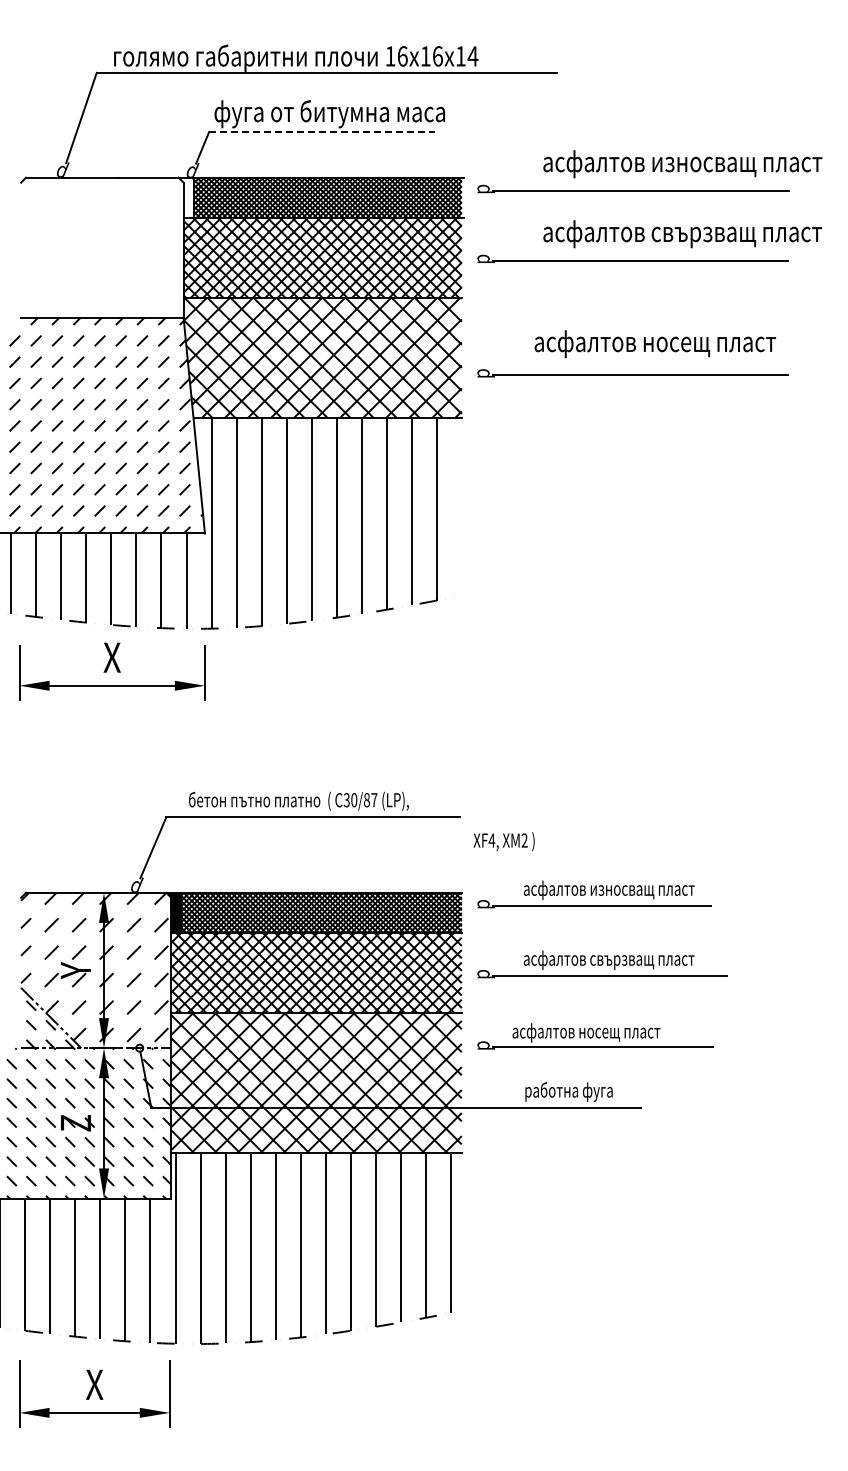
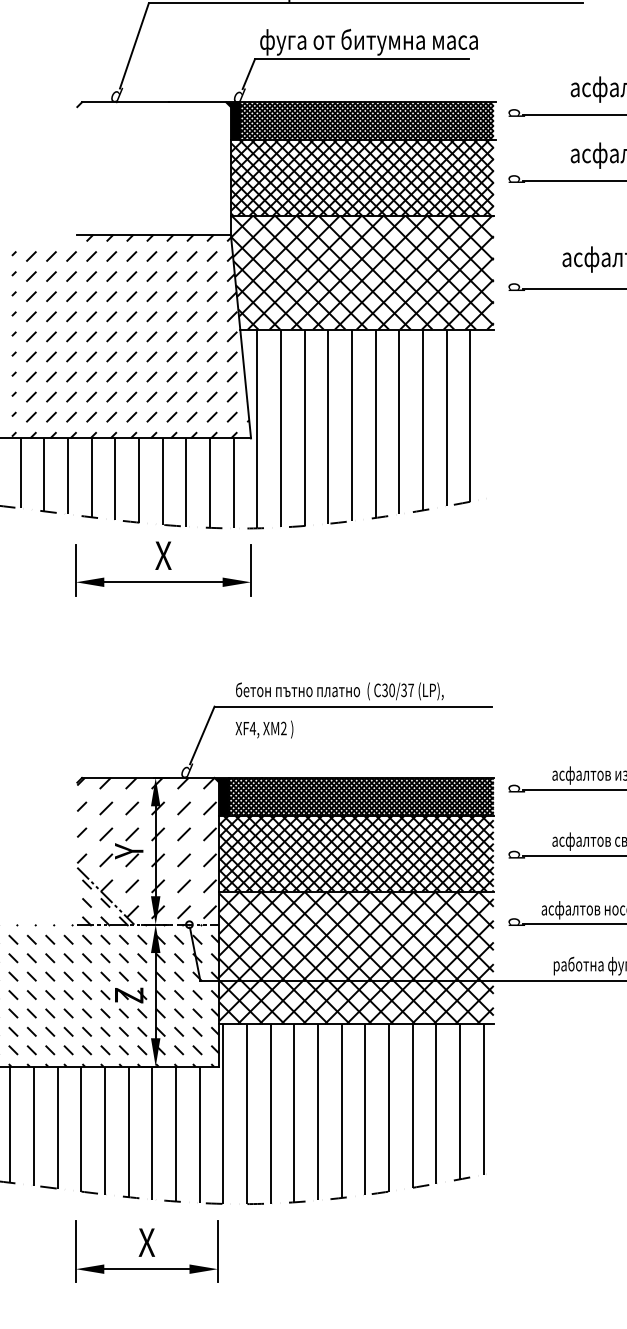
line: (322, 132) -> (362, 59), dashed -> solid
fill: (185, 197) -> (232, 121), added
text: (366, 800) -> (403, 690), C30/87 -> C30/37
text: (503, 841) -> (263, 729), moved

